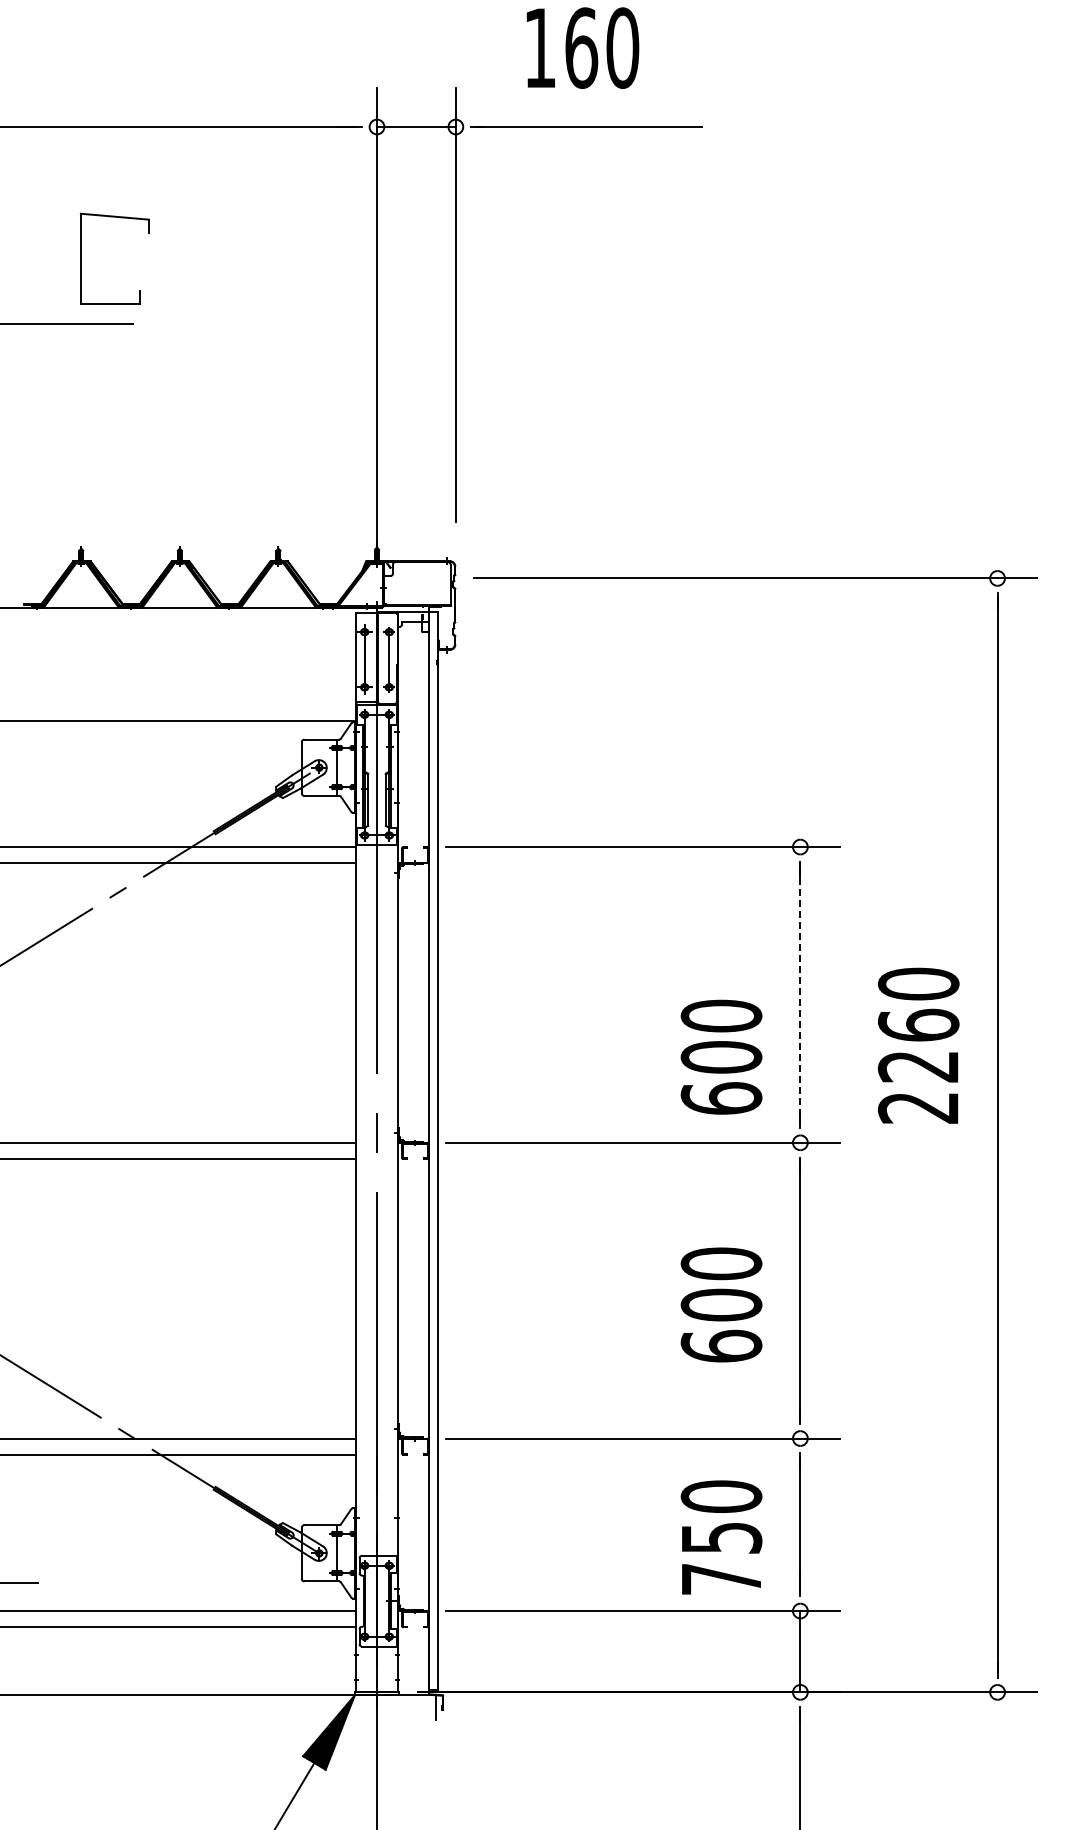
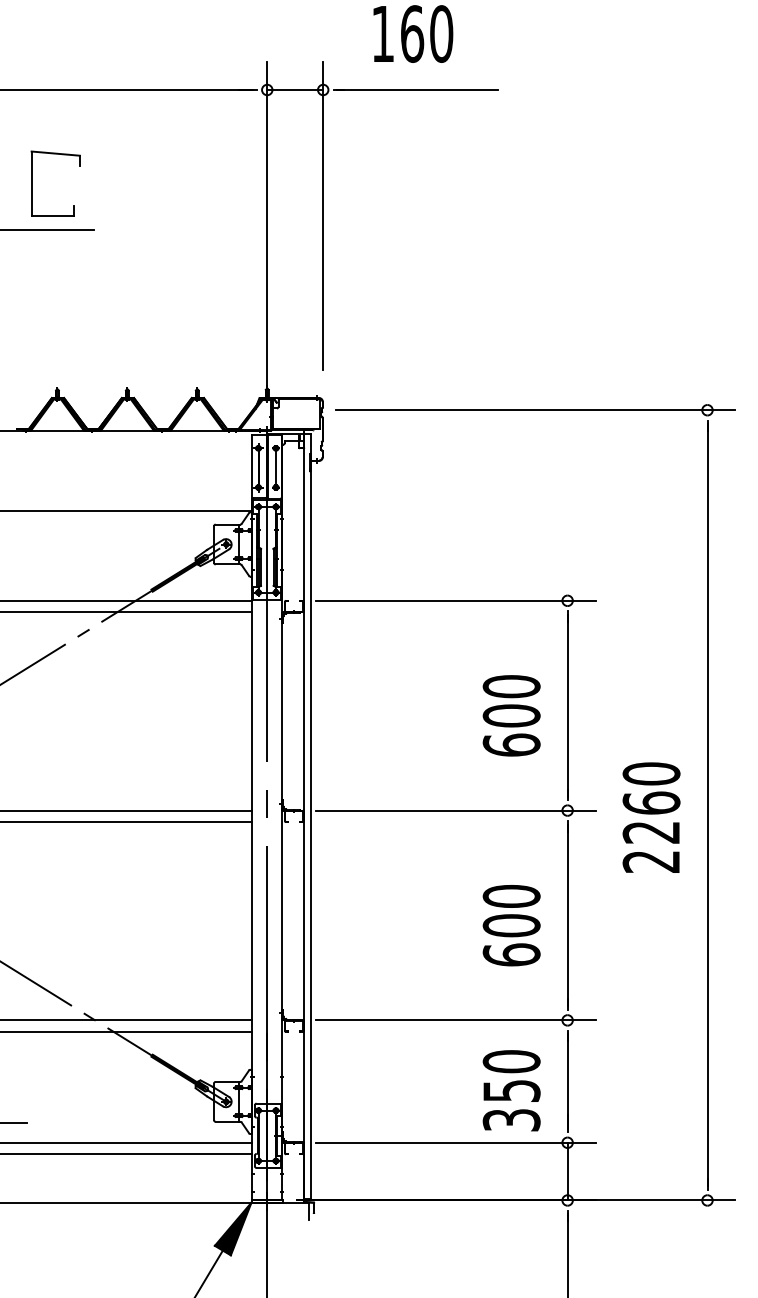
part: (81, 258) -> (32, 183), moved
line: (800, 995) -> (567, 706), dashed -> solid
text: (918, 1045) -> (651, 817), moved
text: (721, 1056) -> (511, 715), moved
text: (721, 1578) -> (511, 1119), 750 -> 350

